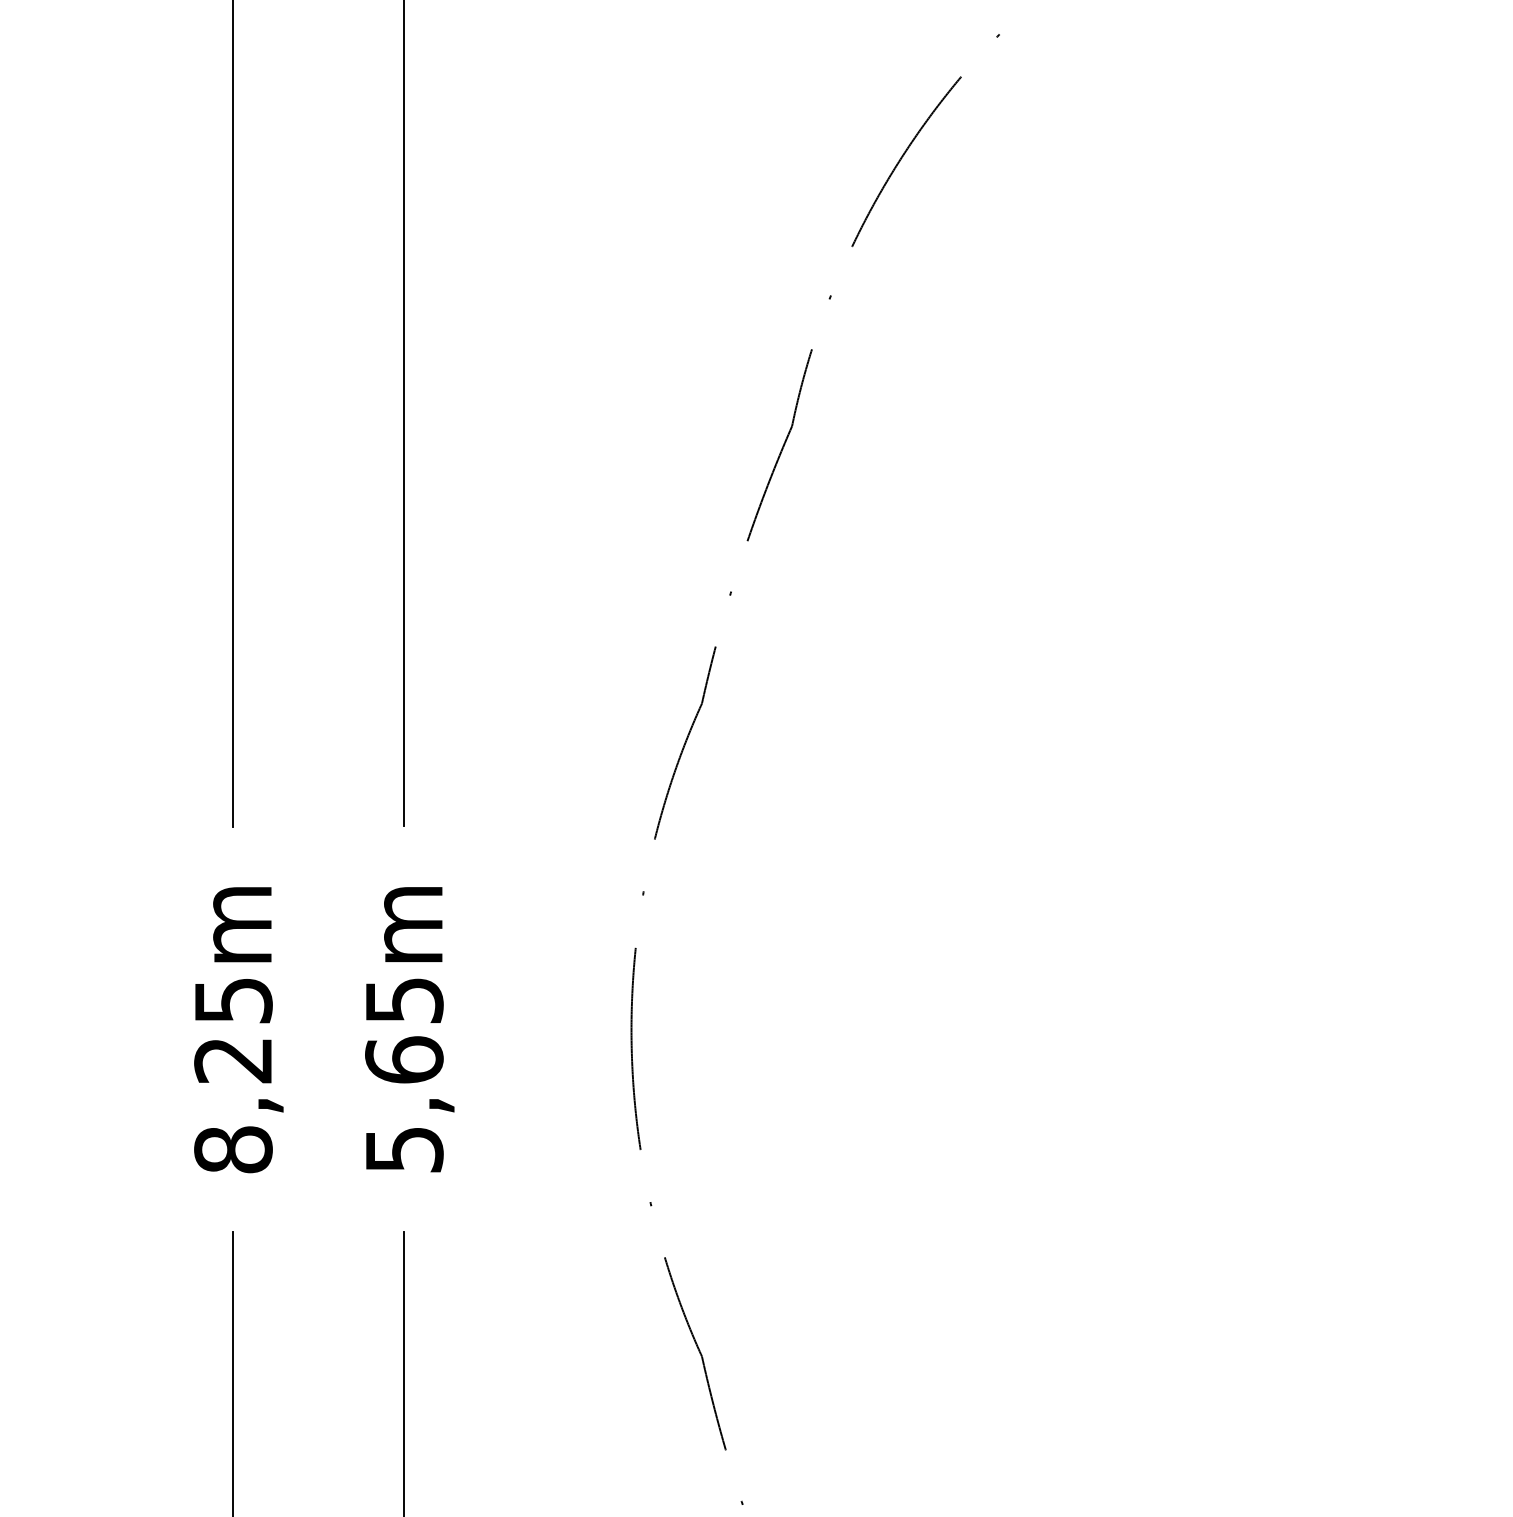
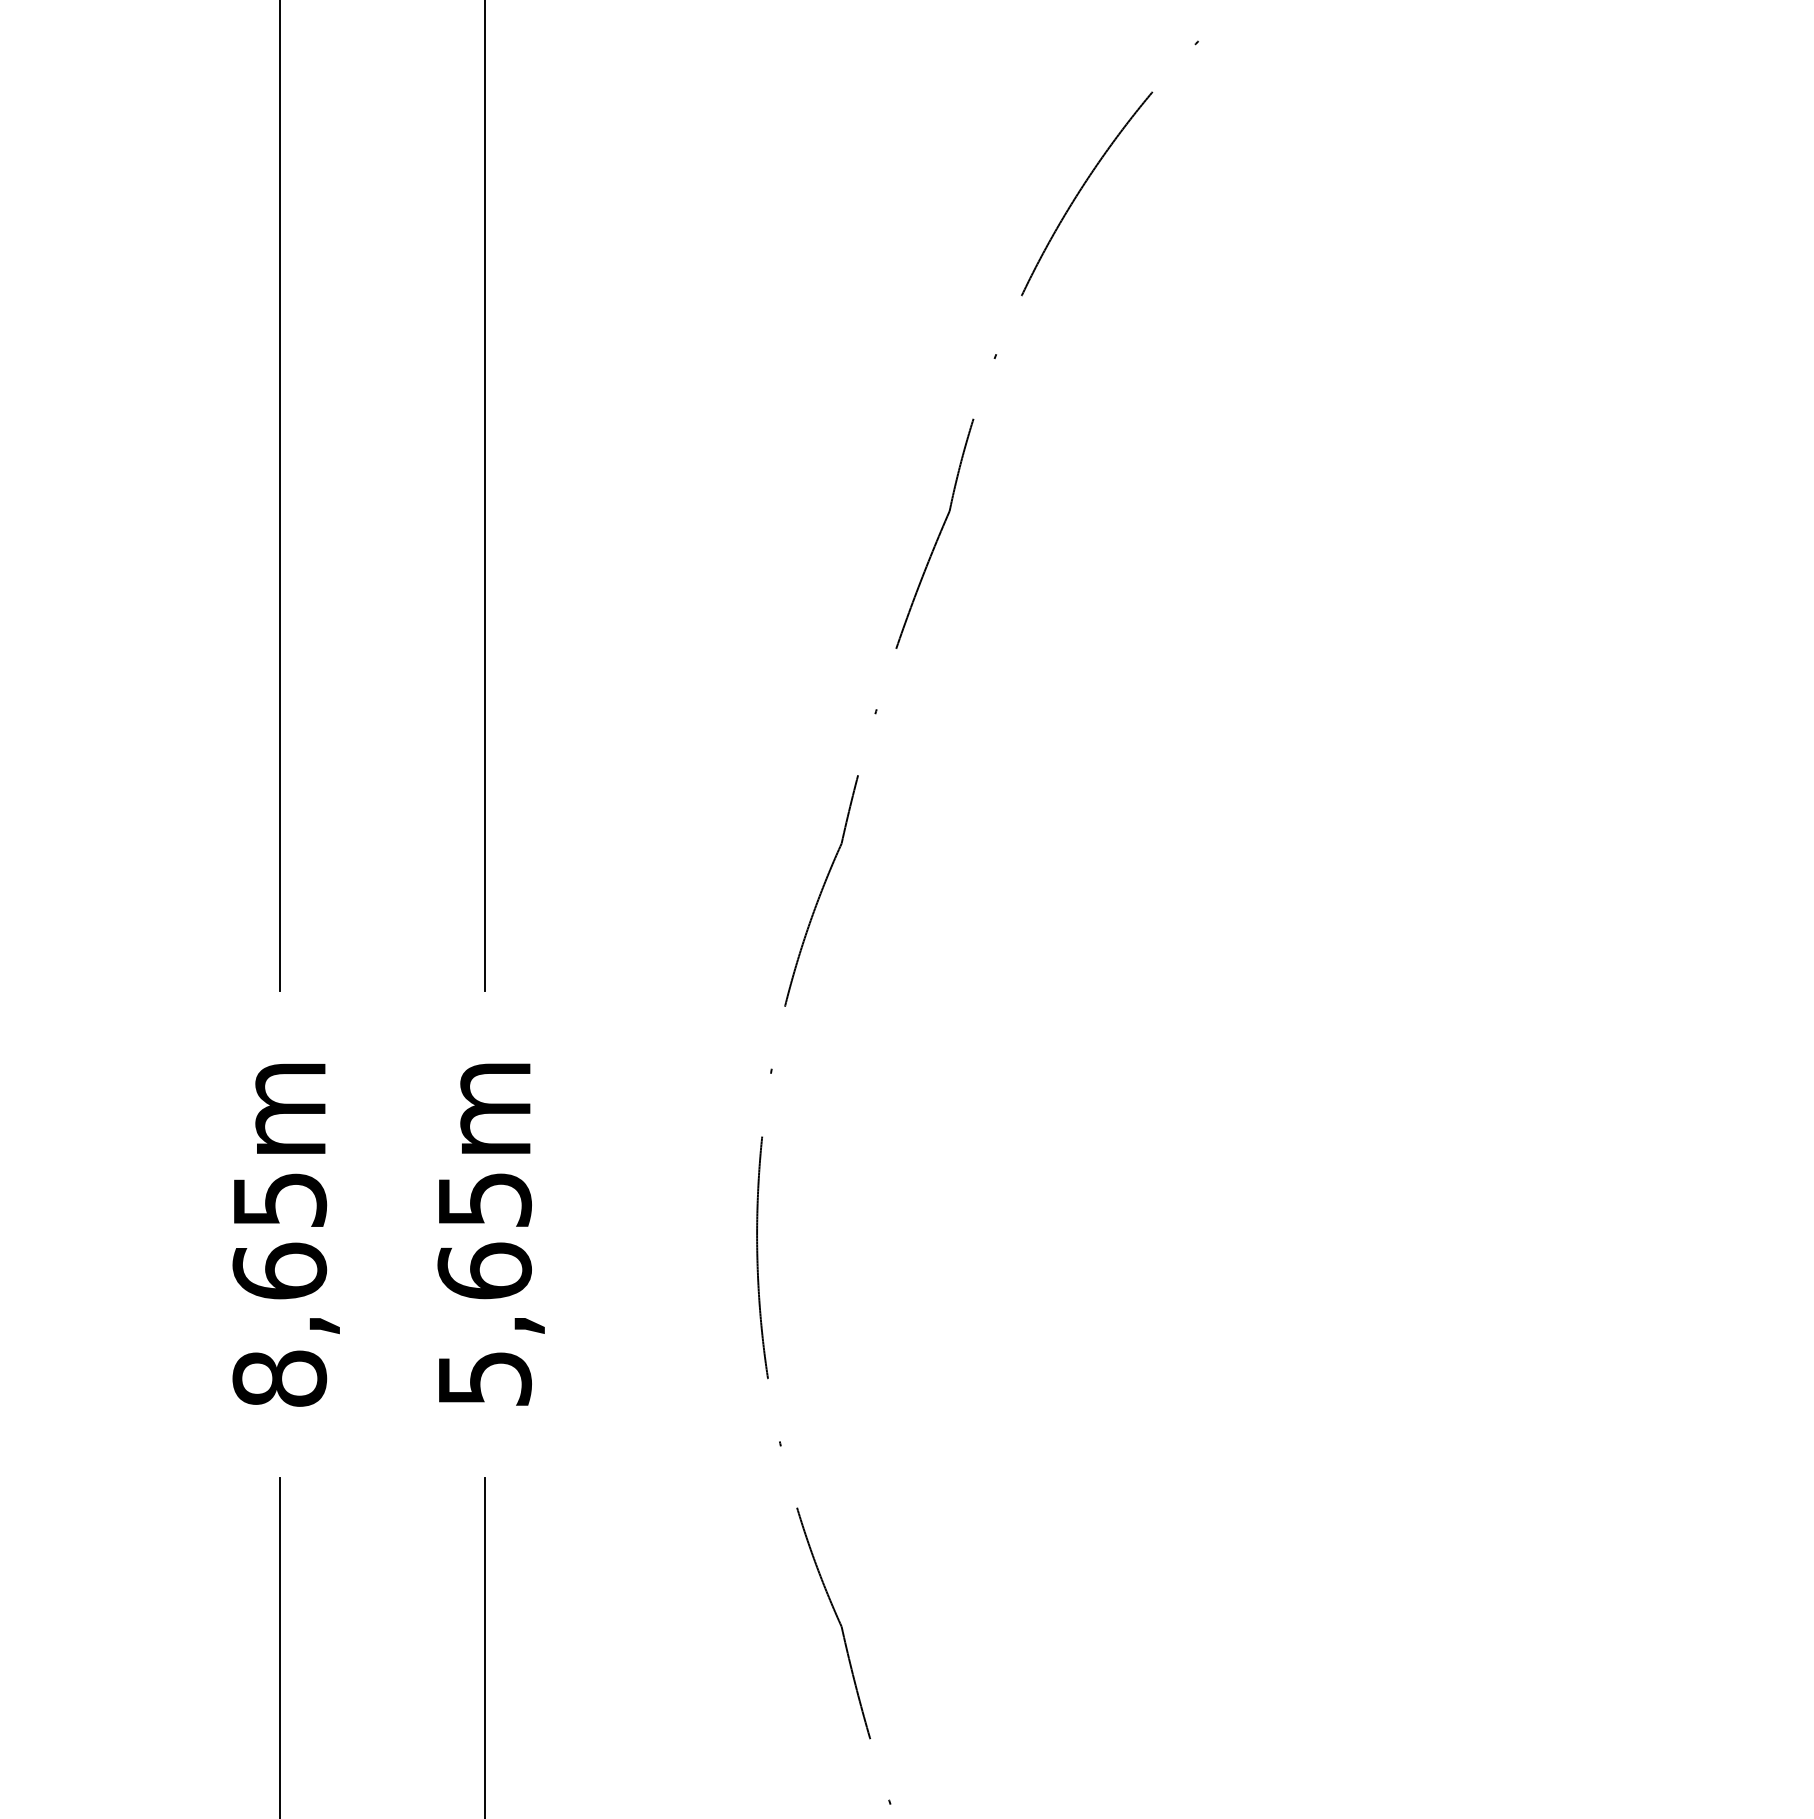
text: (233, 1059) -> (279, 1270), 8,25m -> 8,65m

